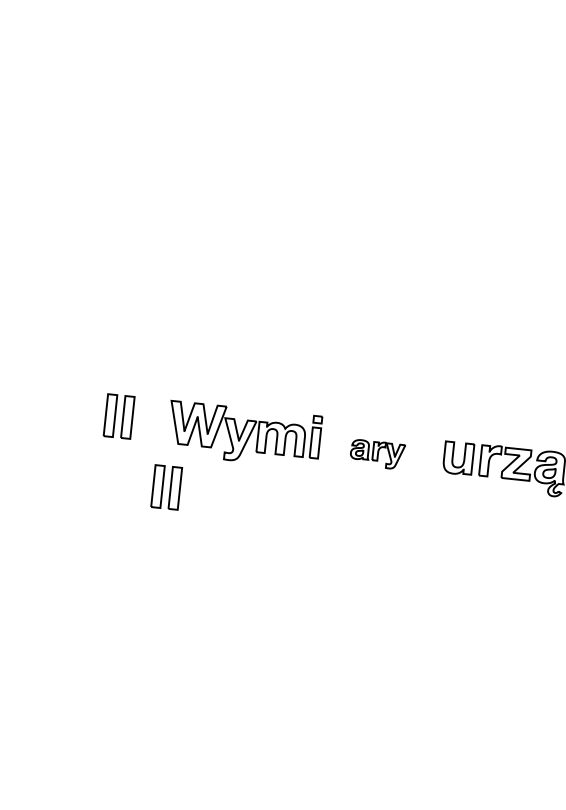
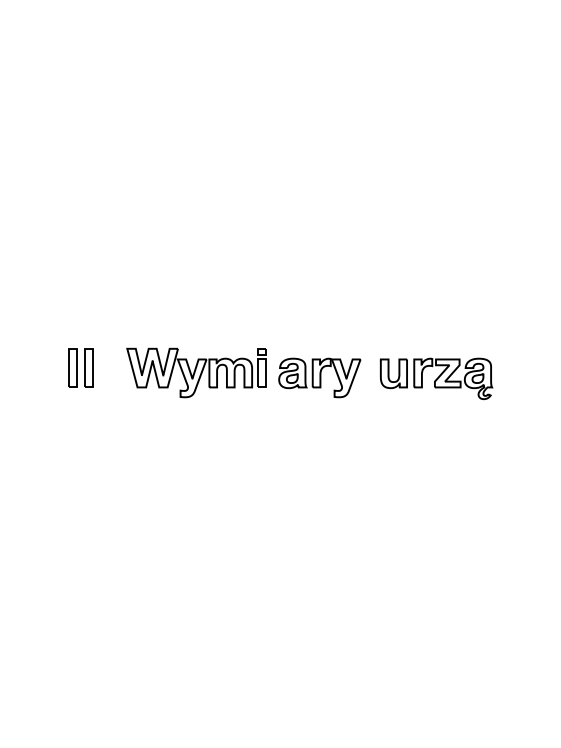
part: (377, 453) -> (319, 377), size x1.67
part: (166, 486) -> (130, 427), removed

